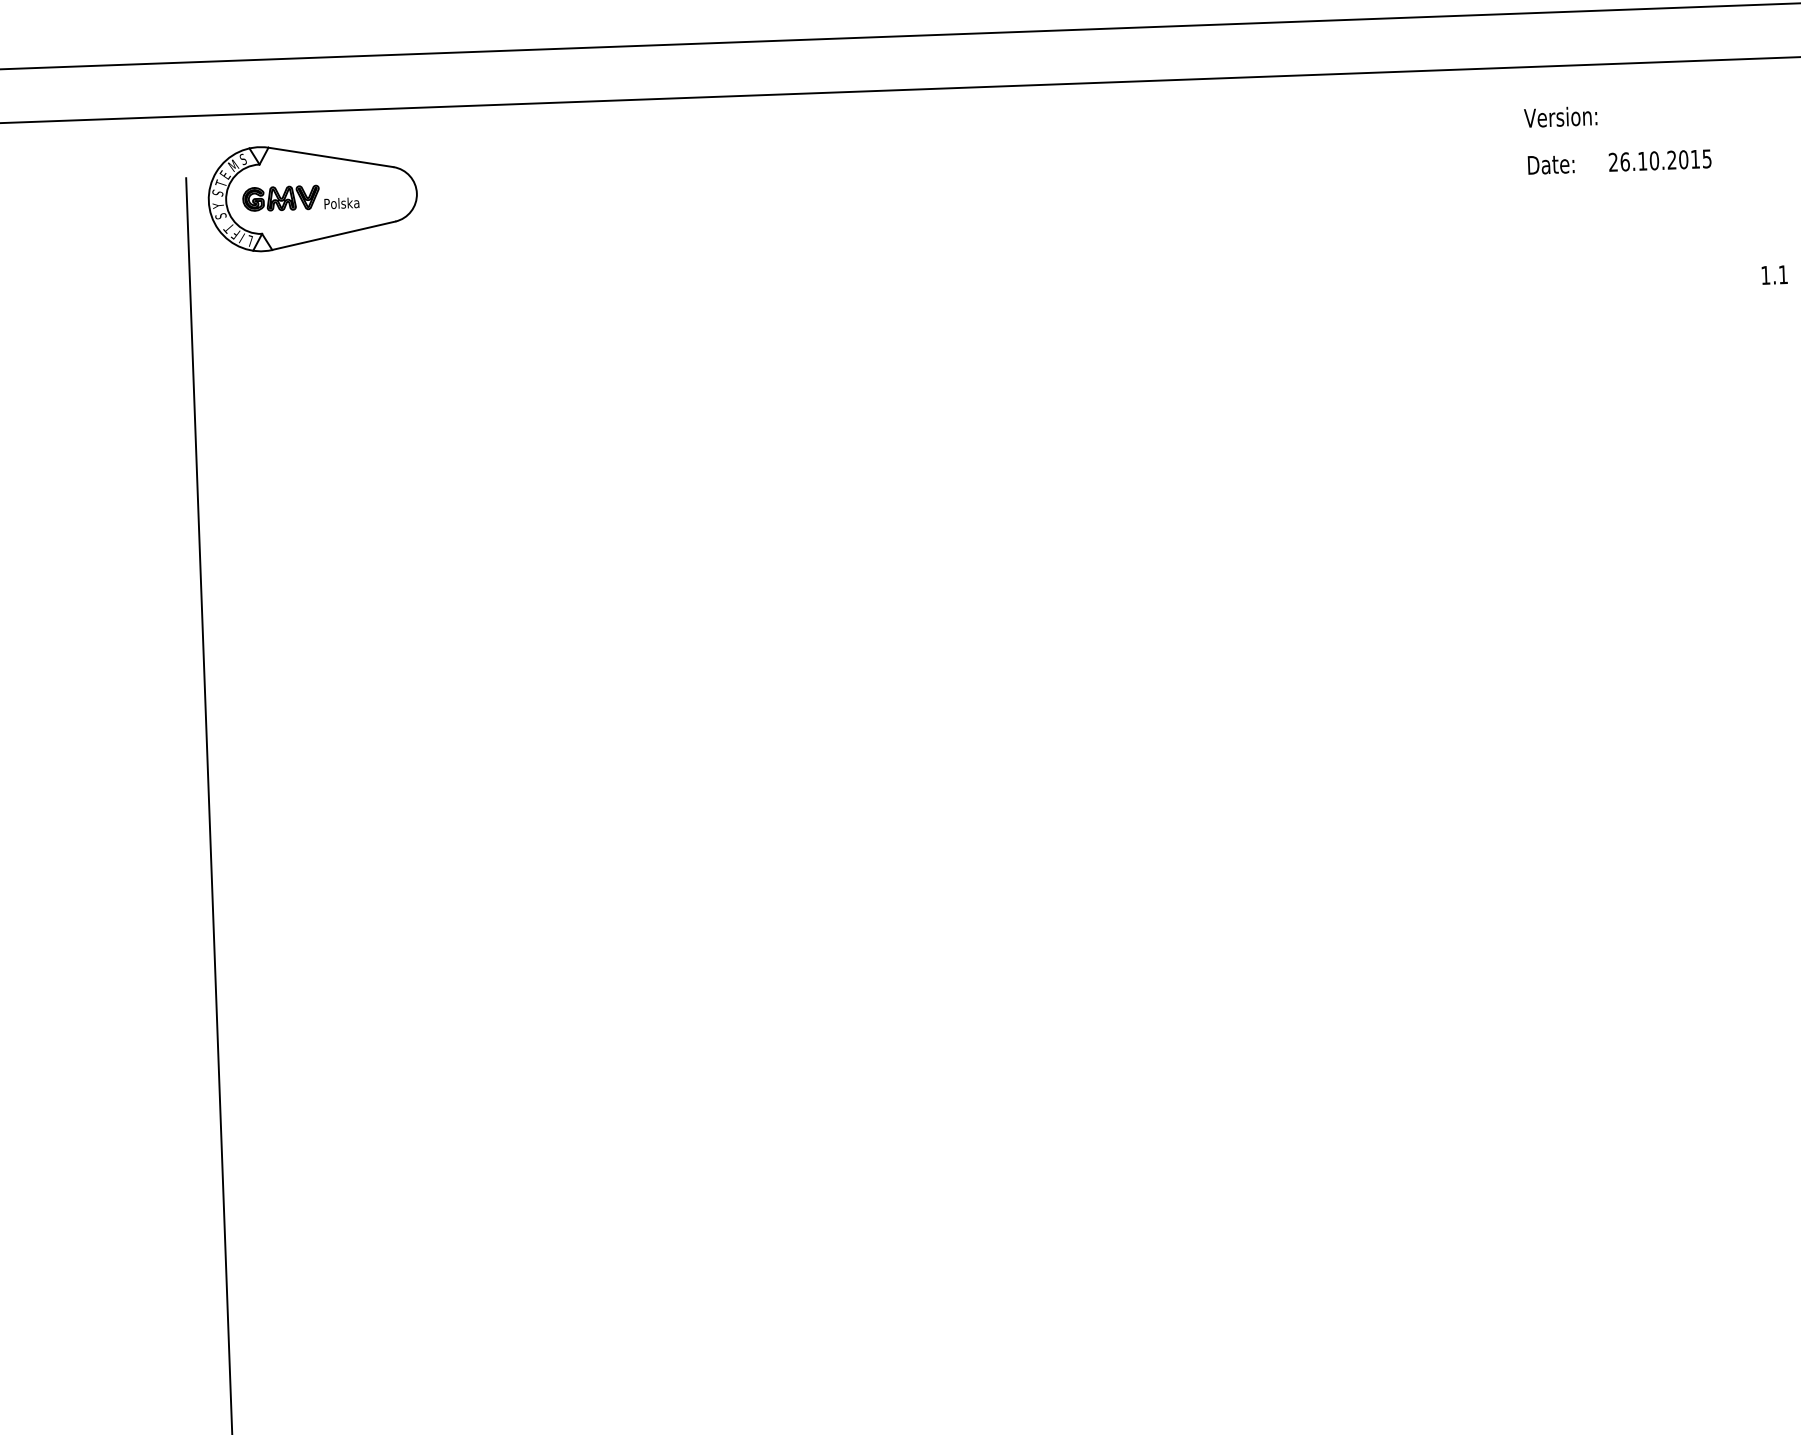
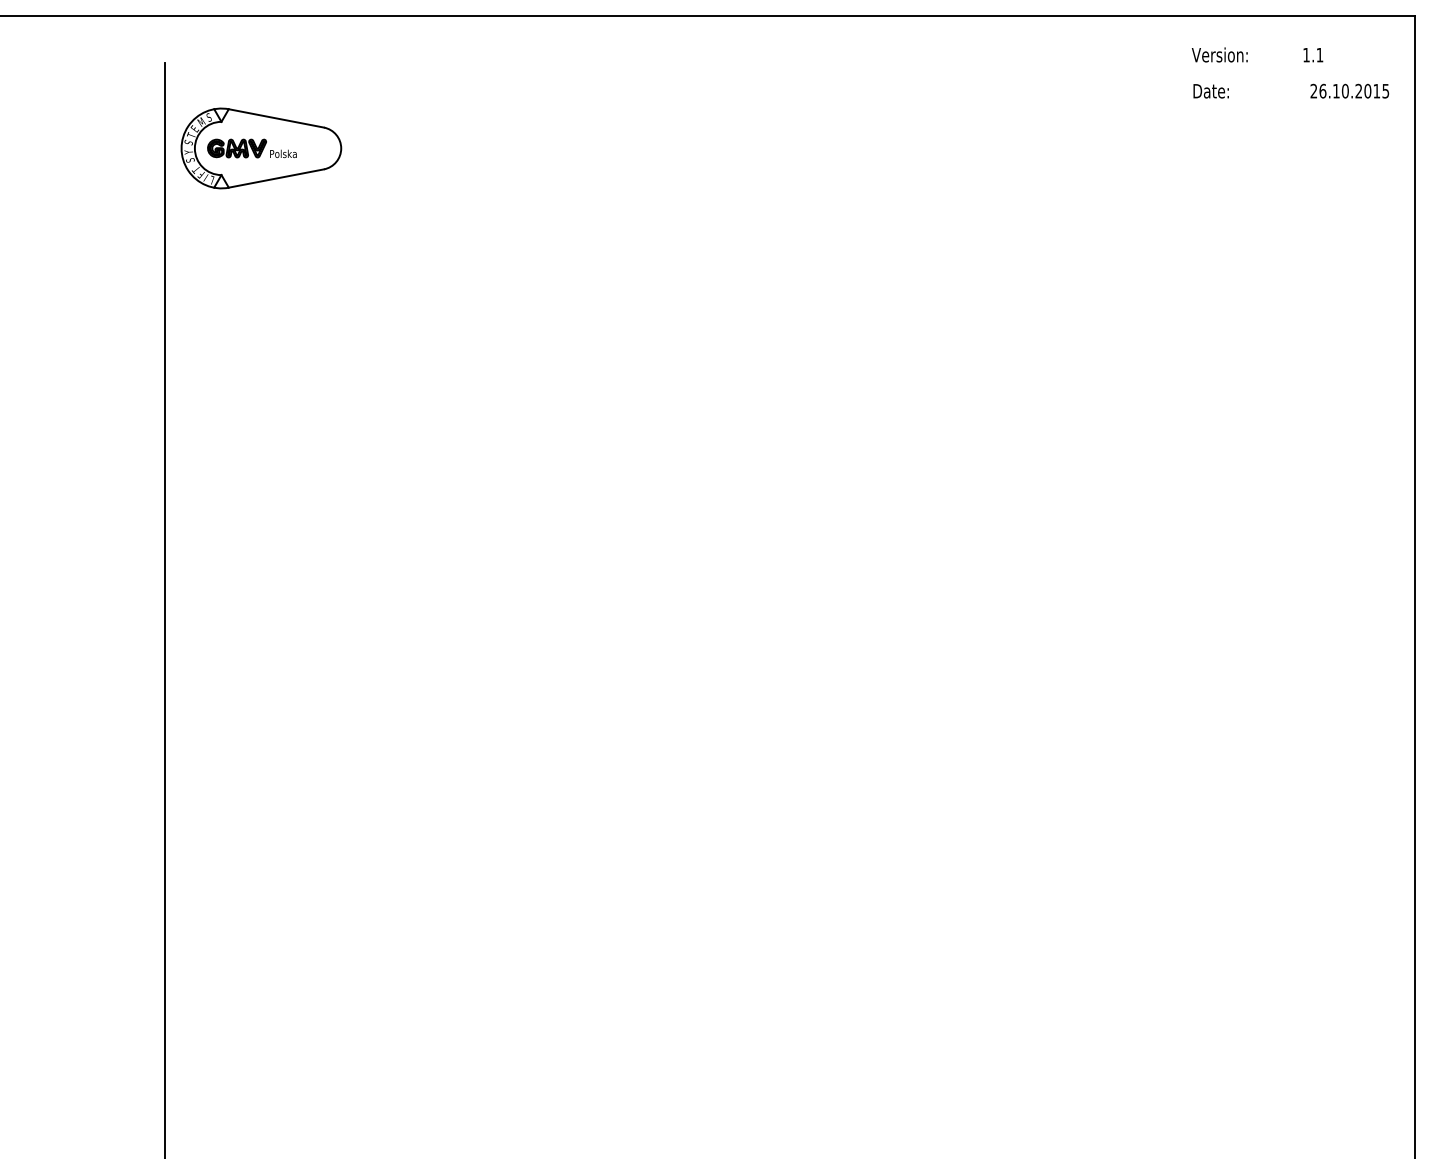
text: (1659, 159) -> (1349, 90), moved
part: (312, 197) -> (261, 148), moved
text: (1774, 275) -> (1313, 55), moved

